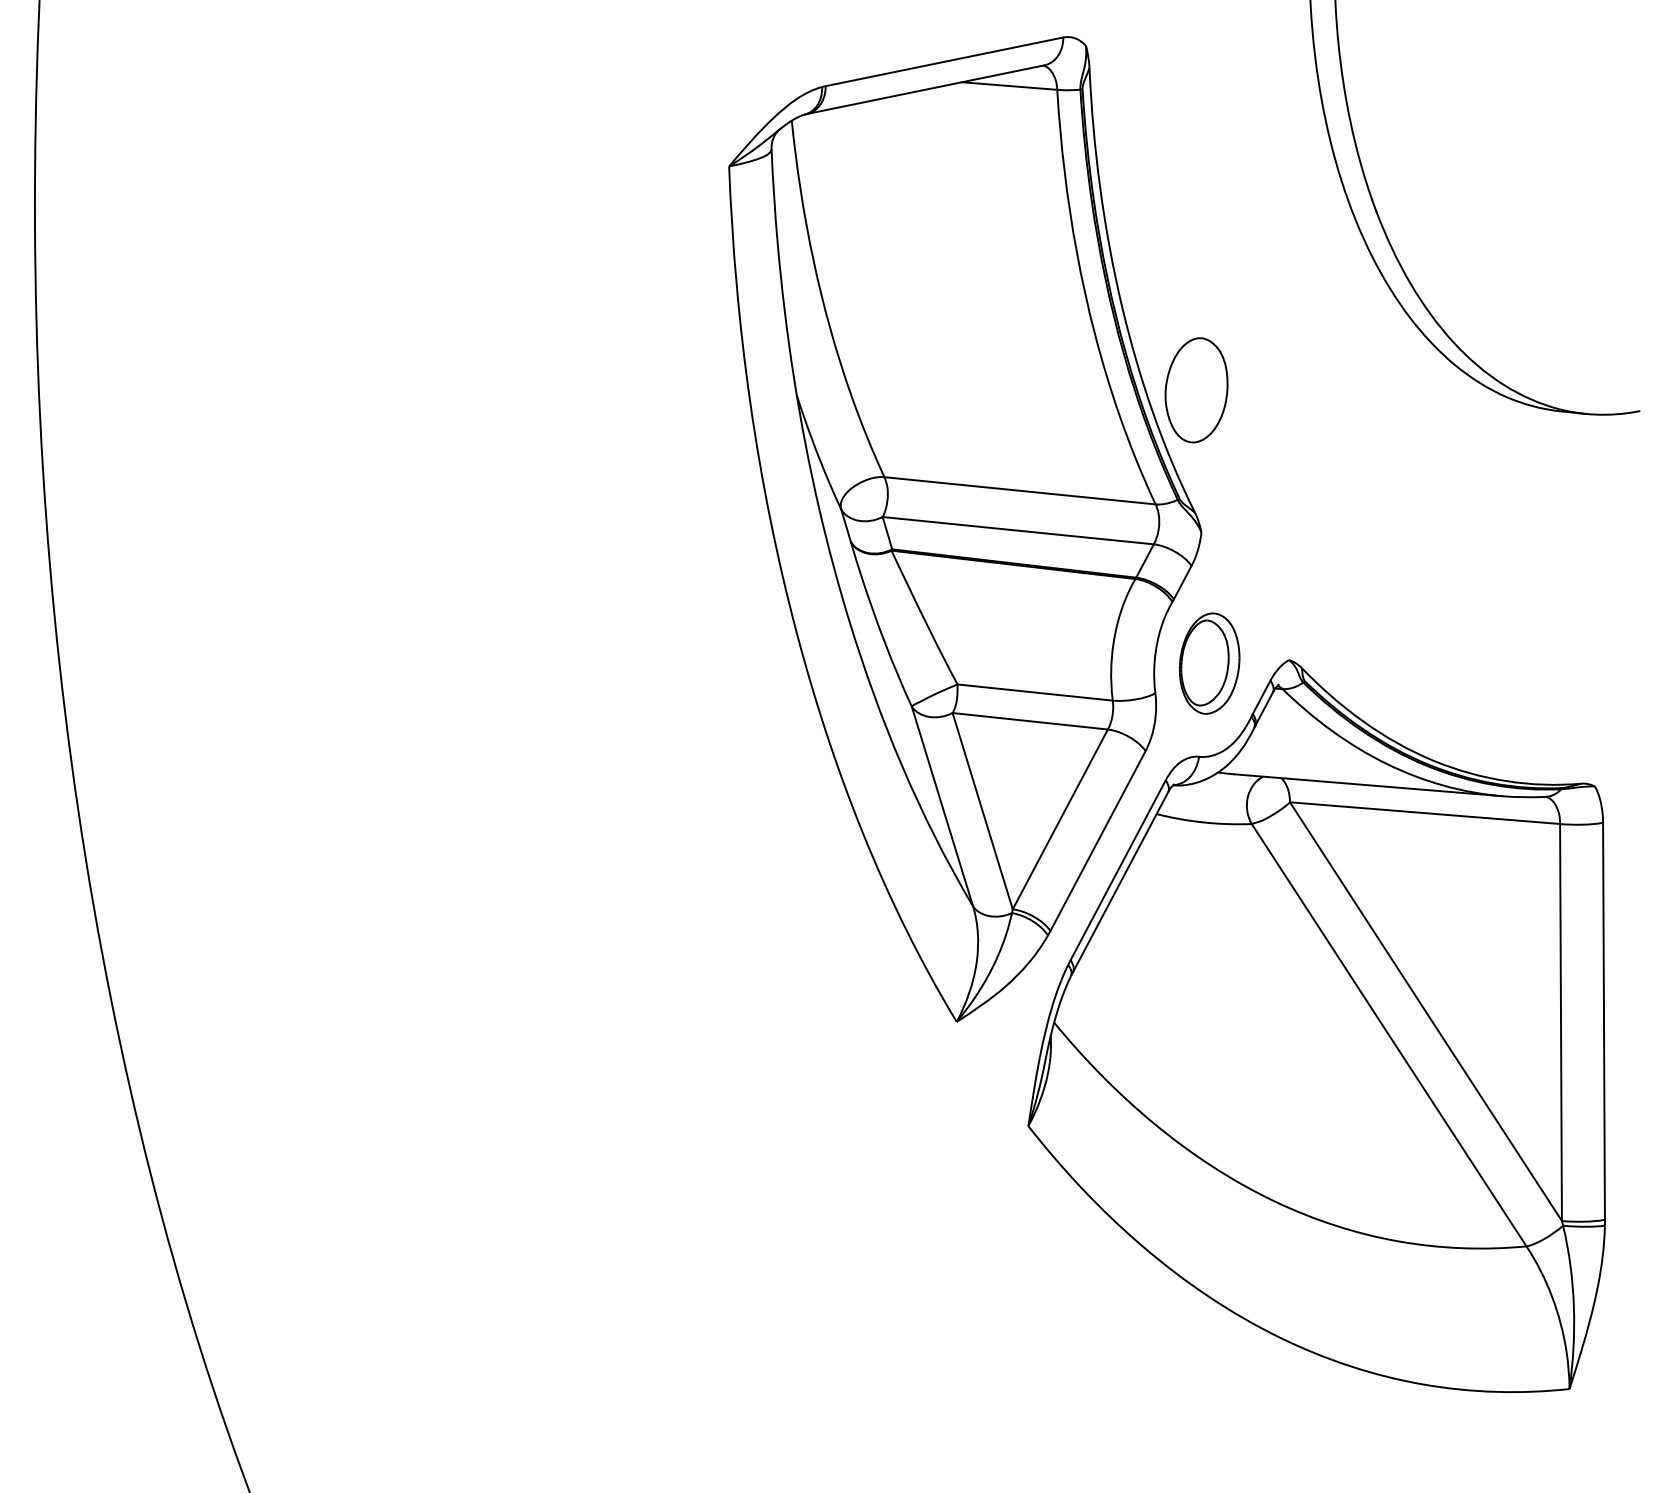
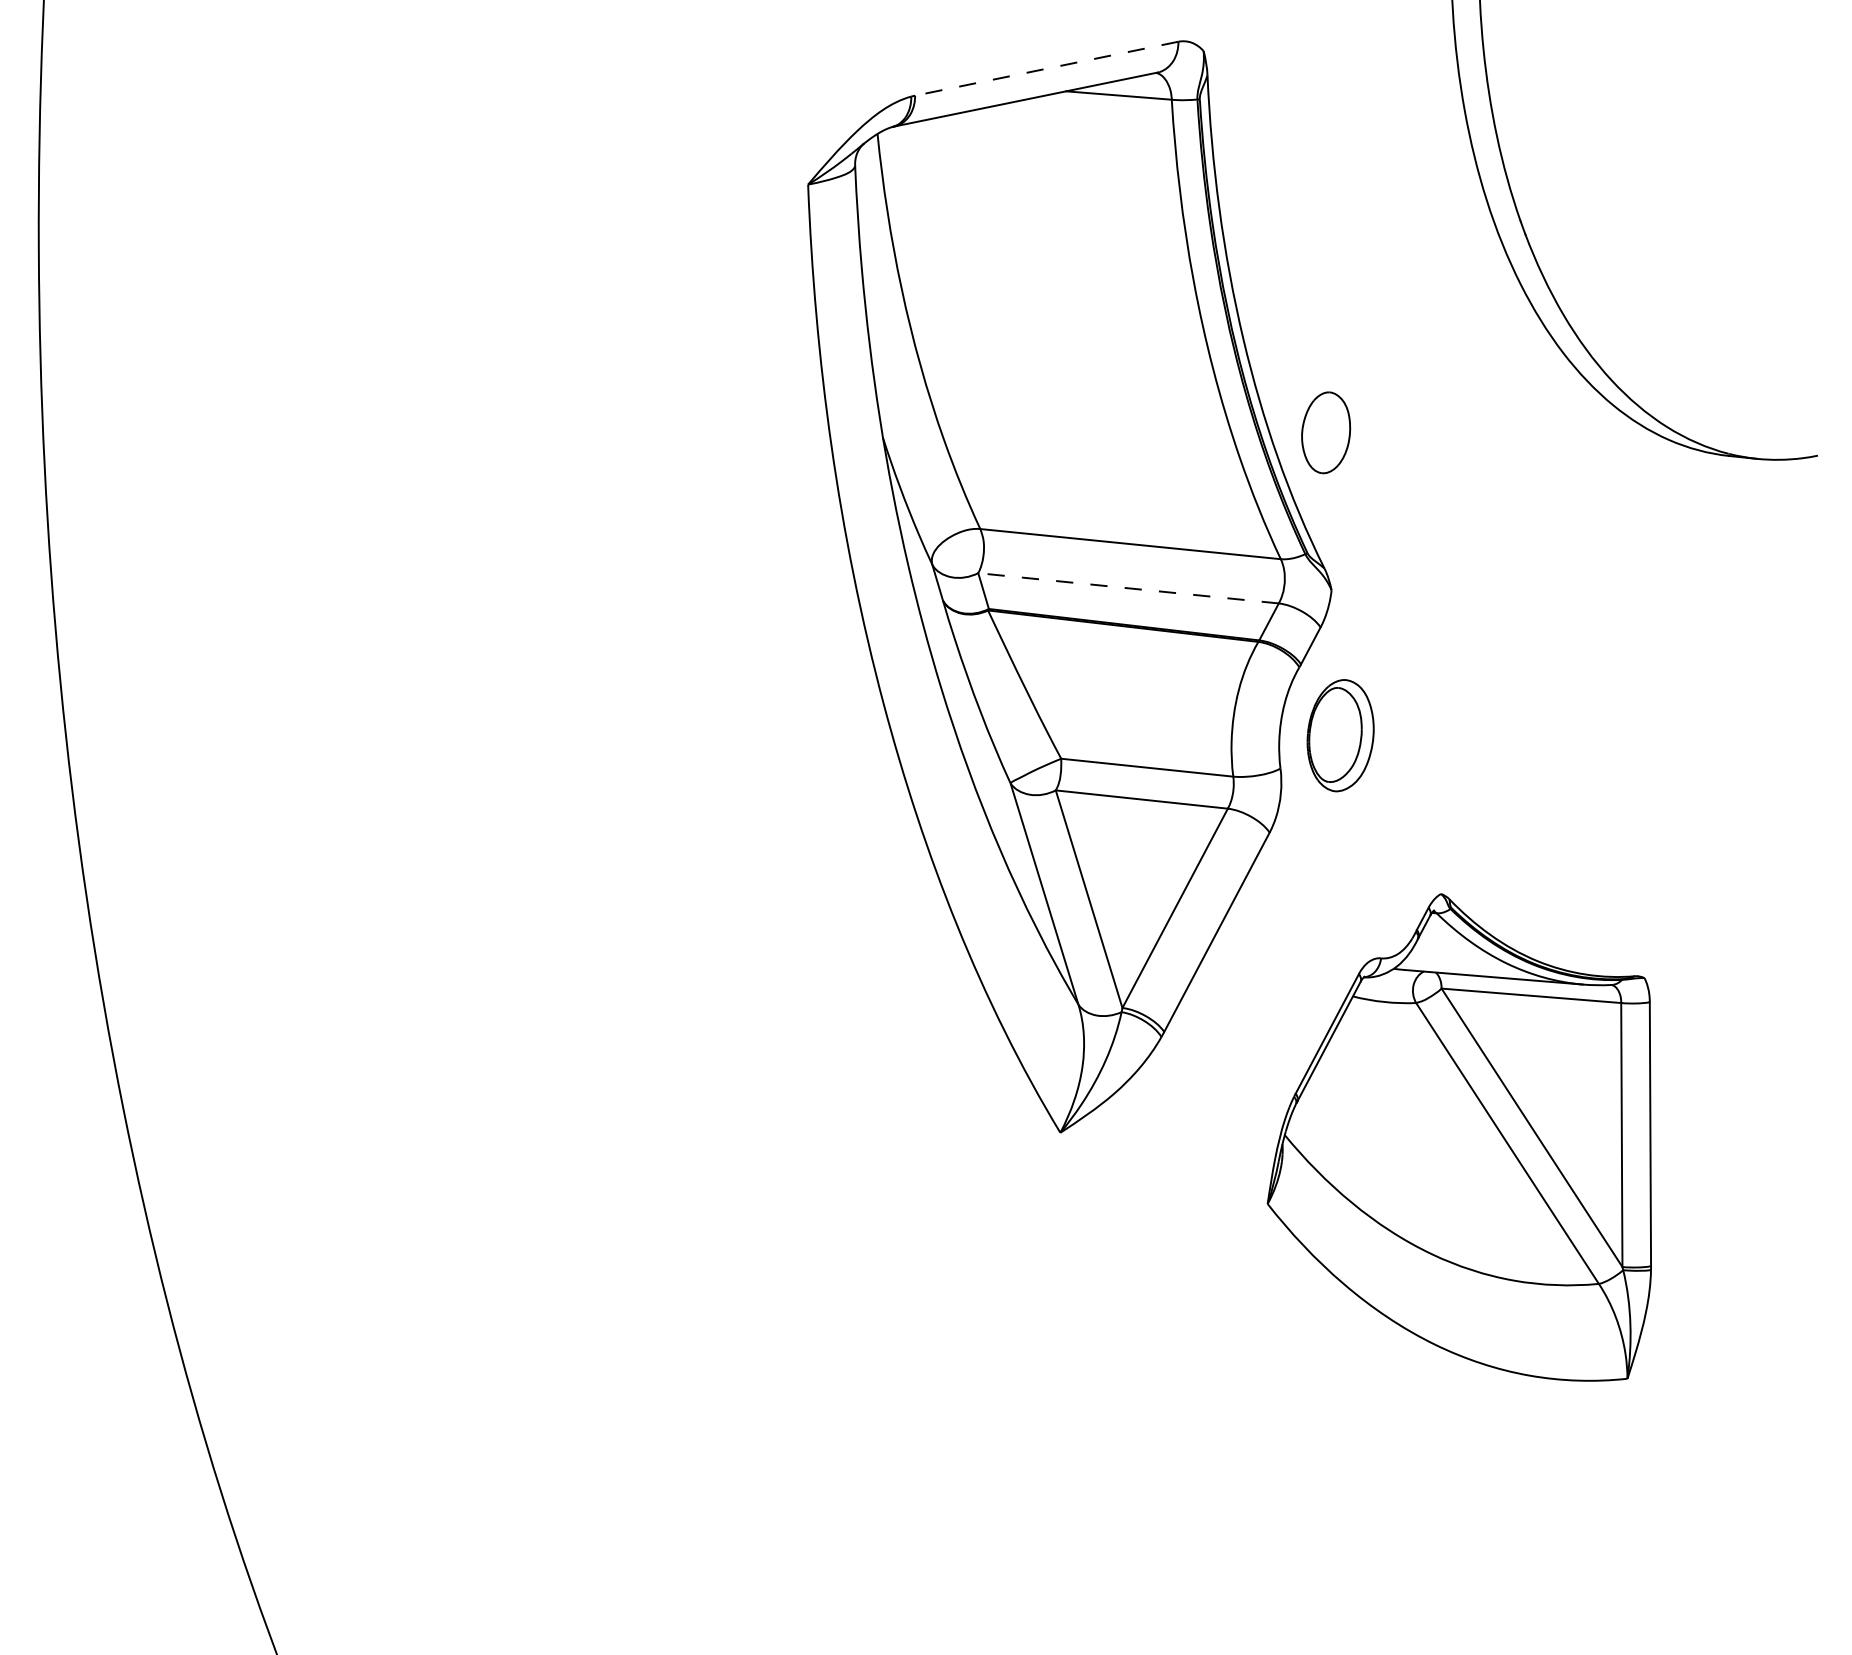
line: (944, 61) -> (1046, 68), solid -> dashed
part: (1195, 390) -> (1325, 432), size x0.7
line: (1018, 530) -> (1128, 588), solid -> dashed
part: (1316, 1026) -> (1459, 1137), size x0.6

